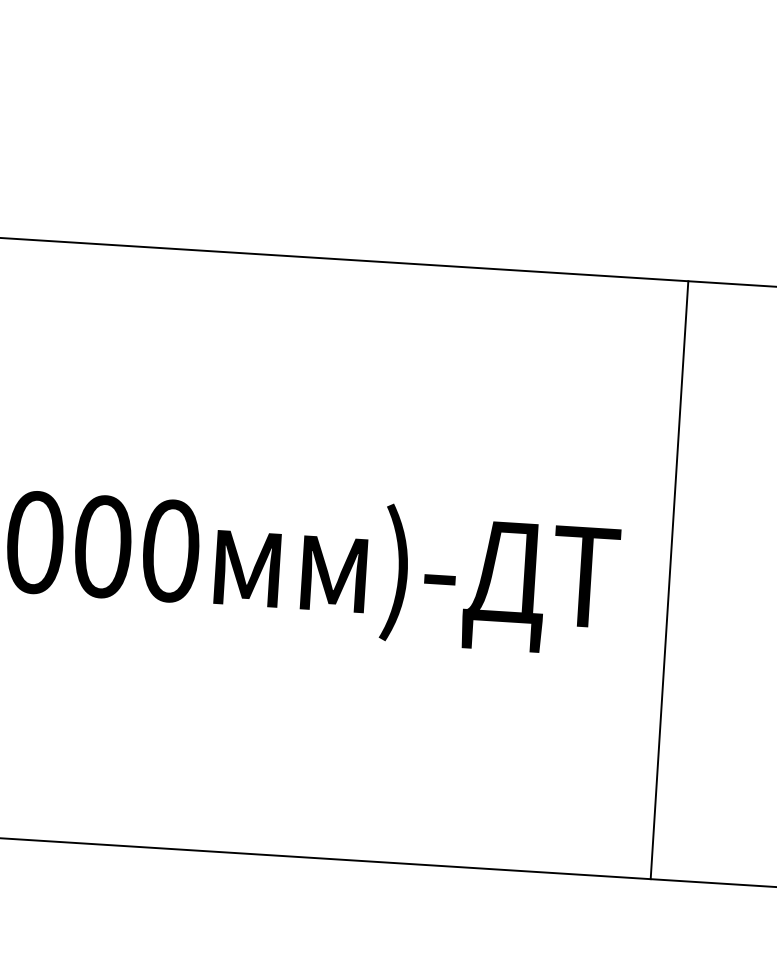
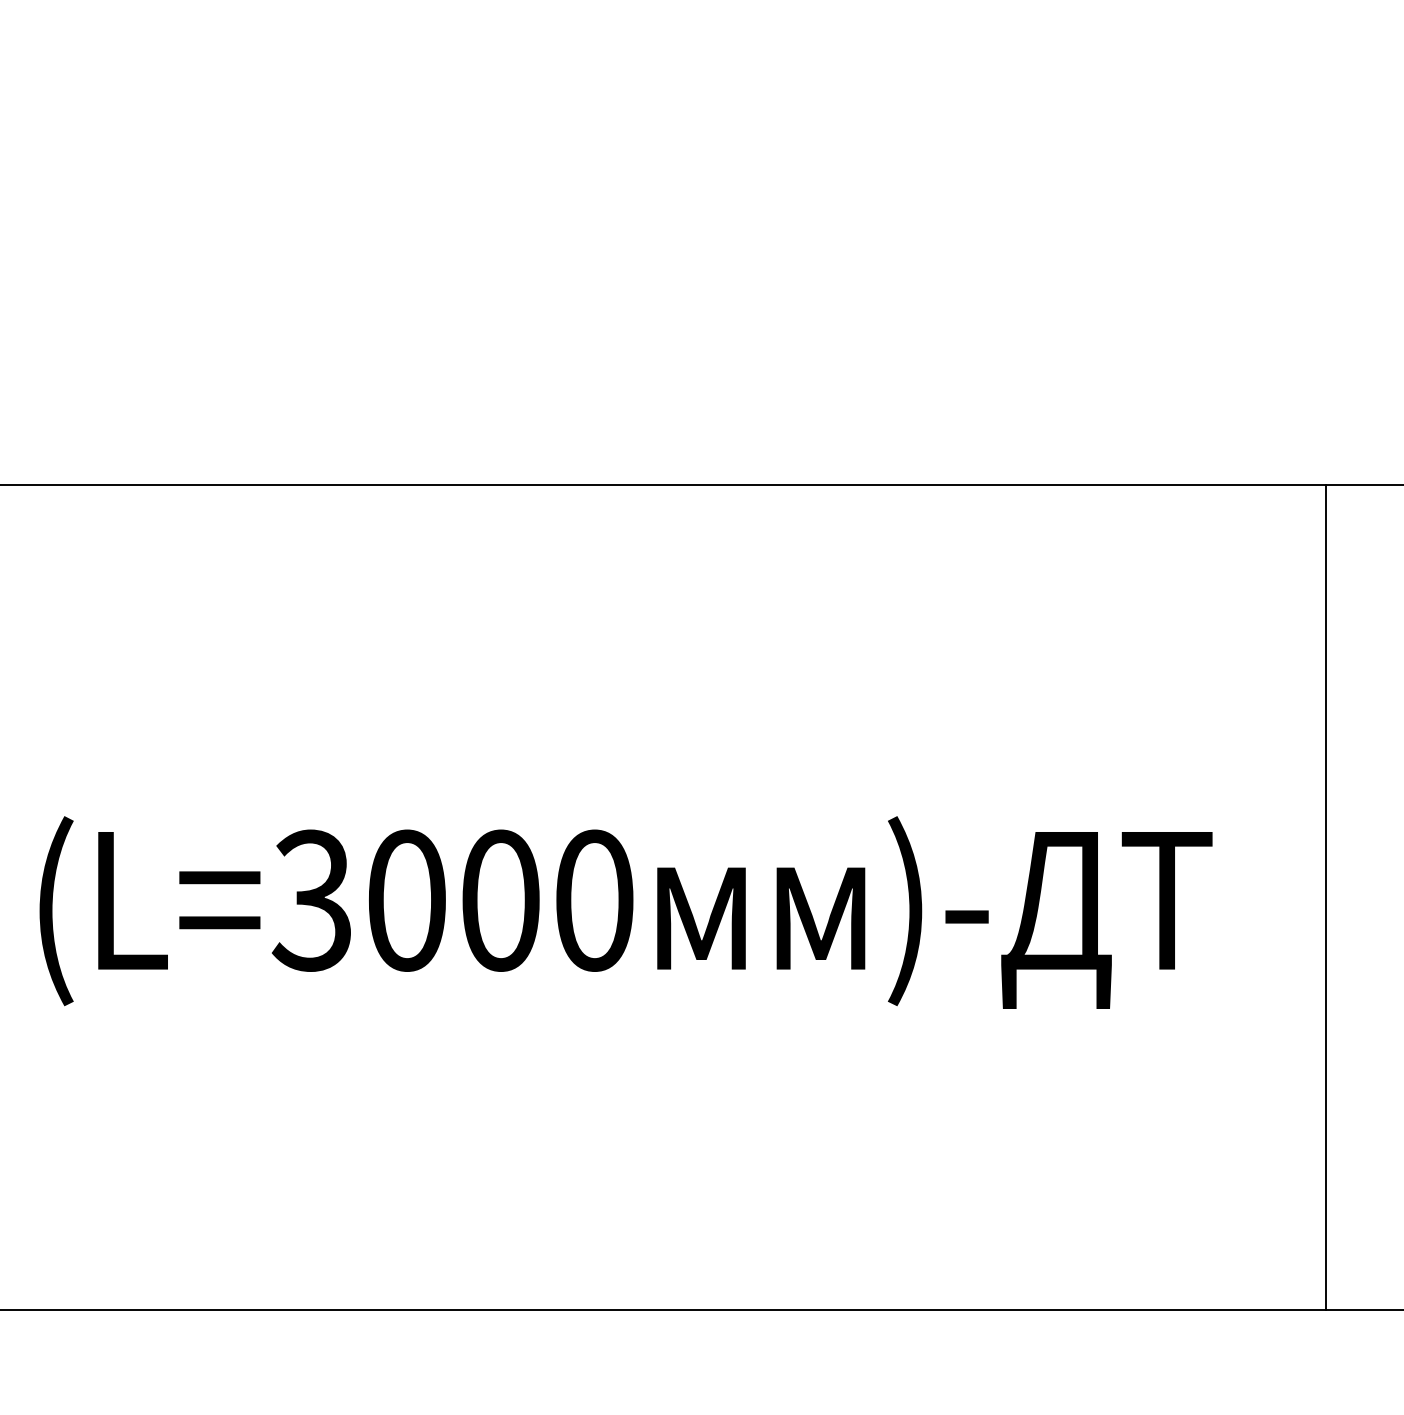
line: (669, 580) -> (1325, 897), moved

